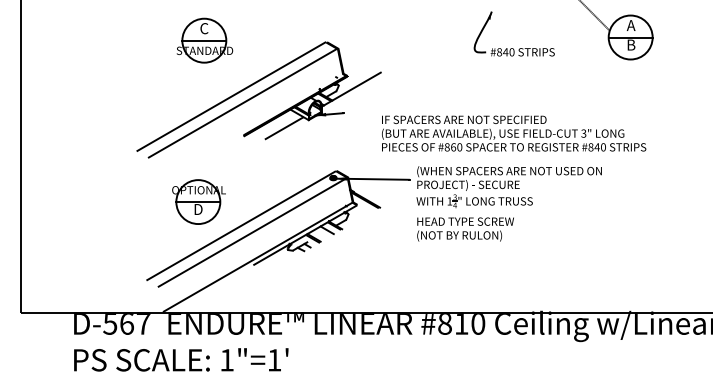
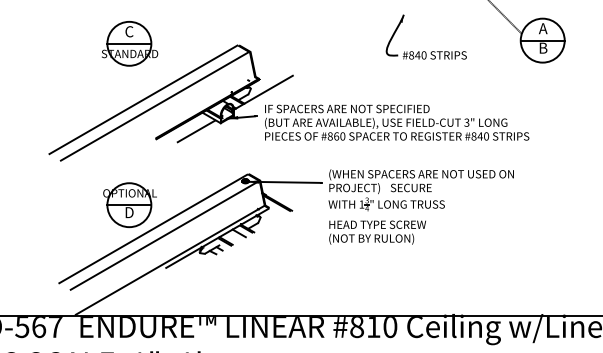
part: (204, 40) -> (129, 43), moved
text: (514, 133) -> (397, 122), moved
part: (198, 201) -> (129, 204), moved

